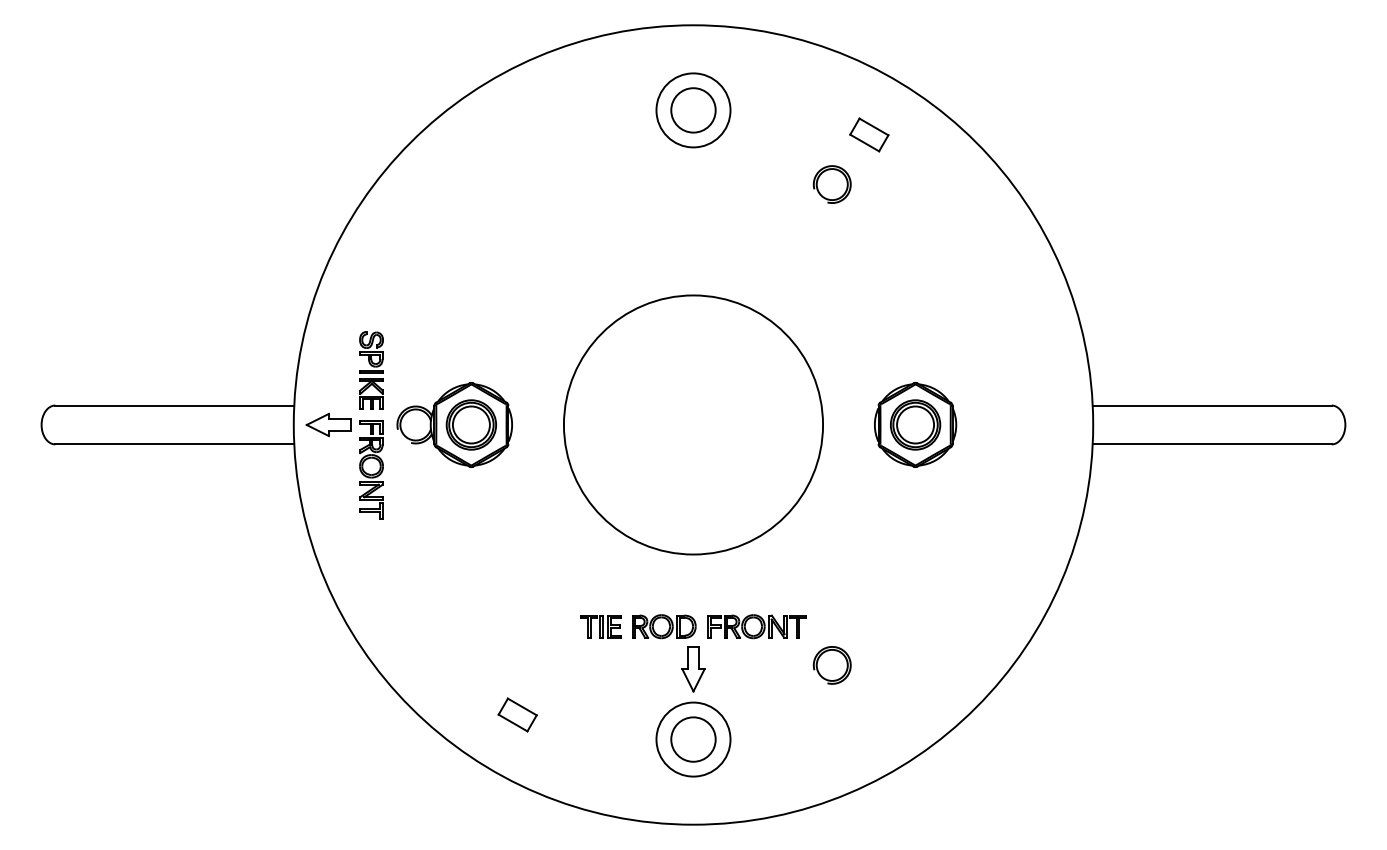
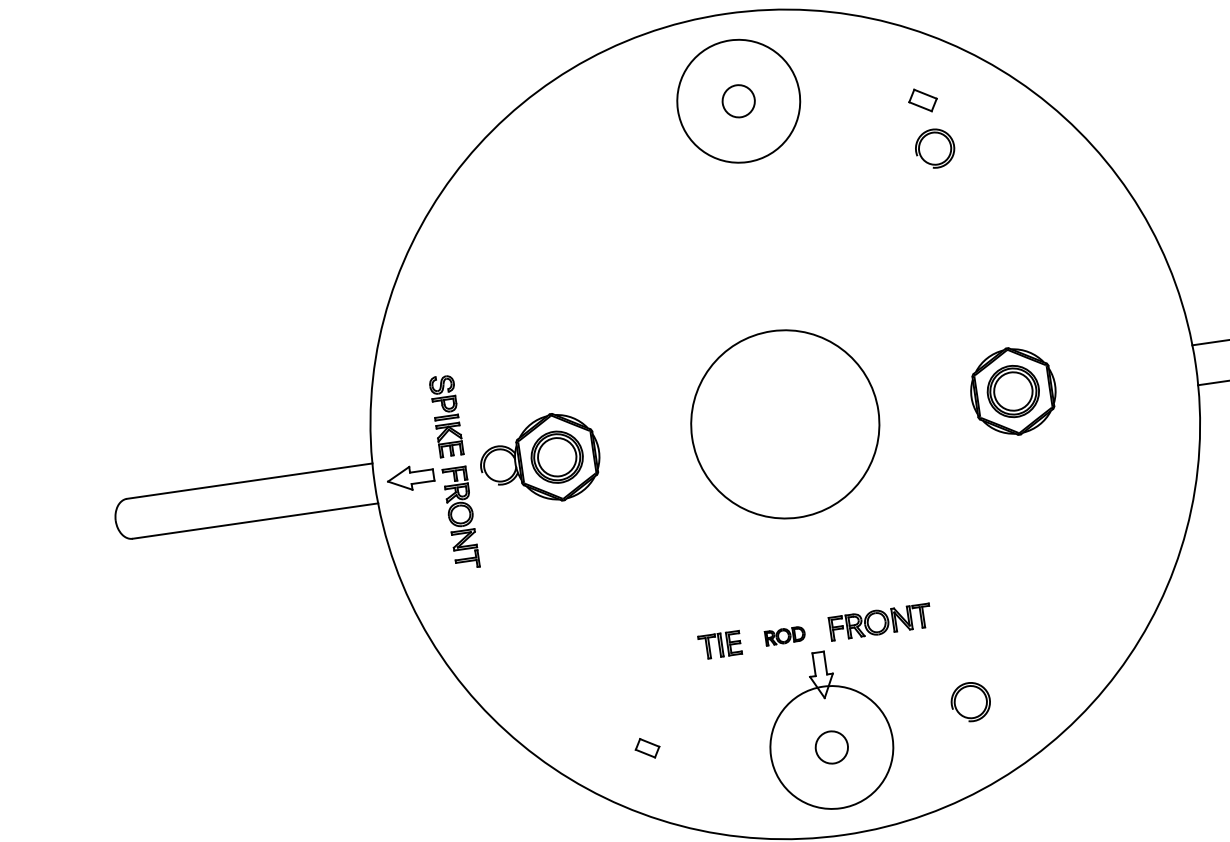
circle: (693, 110) -> (738, 101), size x0.7
circle: (693, 110) -> (738, 101), size x1.6
part: (869, 134) -> (923, 99), size x0.7
part: (831, 184) -> (934, 148), moved
circle: (693, 424) -> (785, 423), size x0.7
part: (664, 626) -> (785, 635), size x0.6
part: (831, 665) -> (970, 702), moved
part: (517, 714) -> (647, 747), size x0.6
circle: (693, 739) -> (831, 747), size x0.7
circle: (693, 739) -> (831, 747), size x1.6

